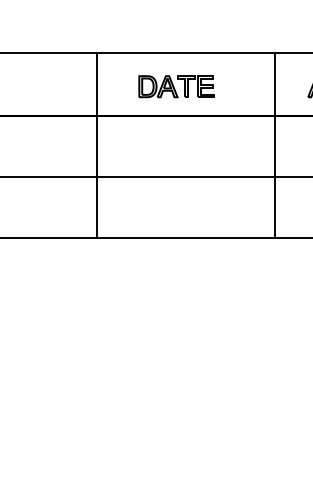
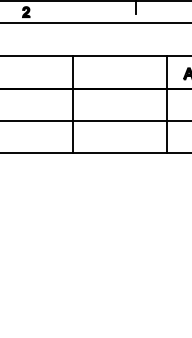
part: (176, 85) -> (114, 73), removed

